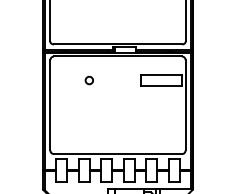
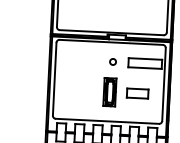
circle: (88, 80) -> (112, 61), moved
part: (119, 117) -> (110, 91), added
part: (153, 117) -> (137, 93), added

